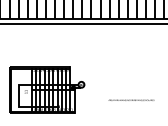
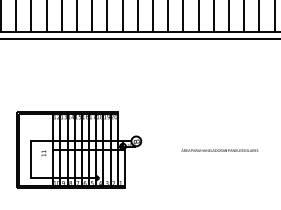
text: (131, 99) -> (219, 149), moved

